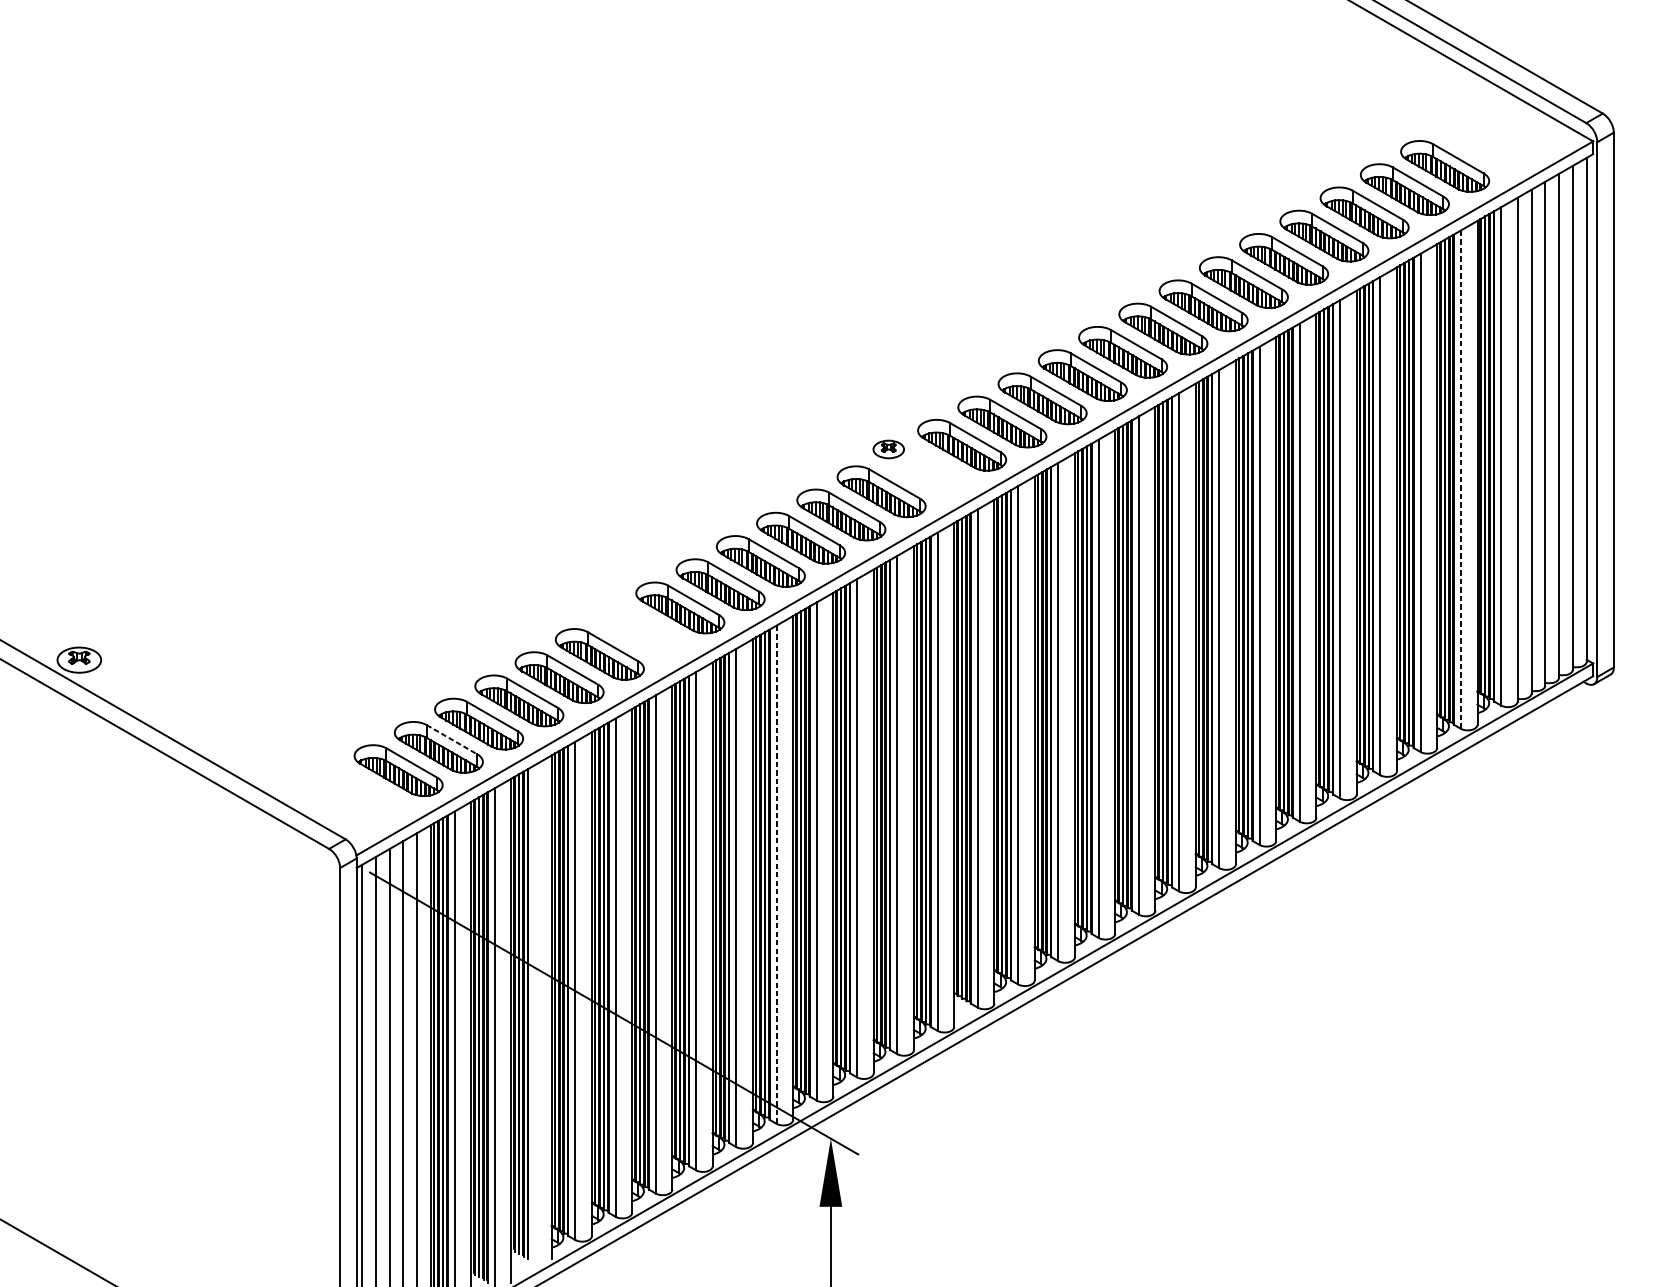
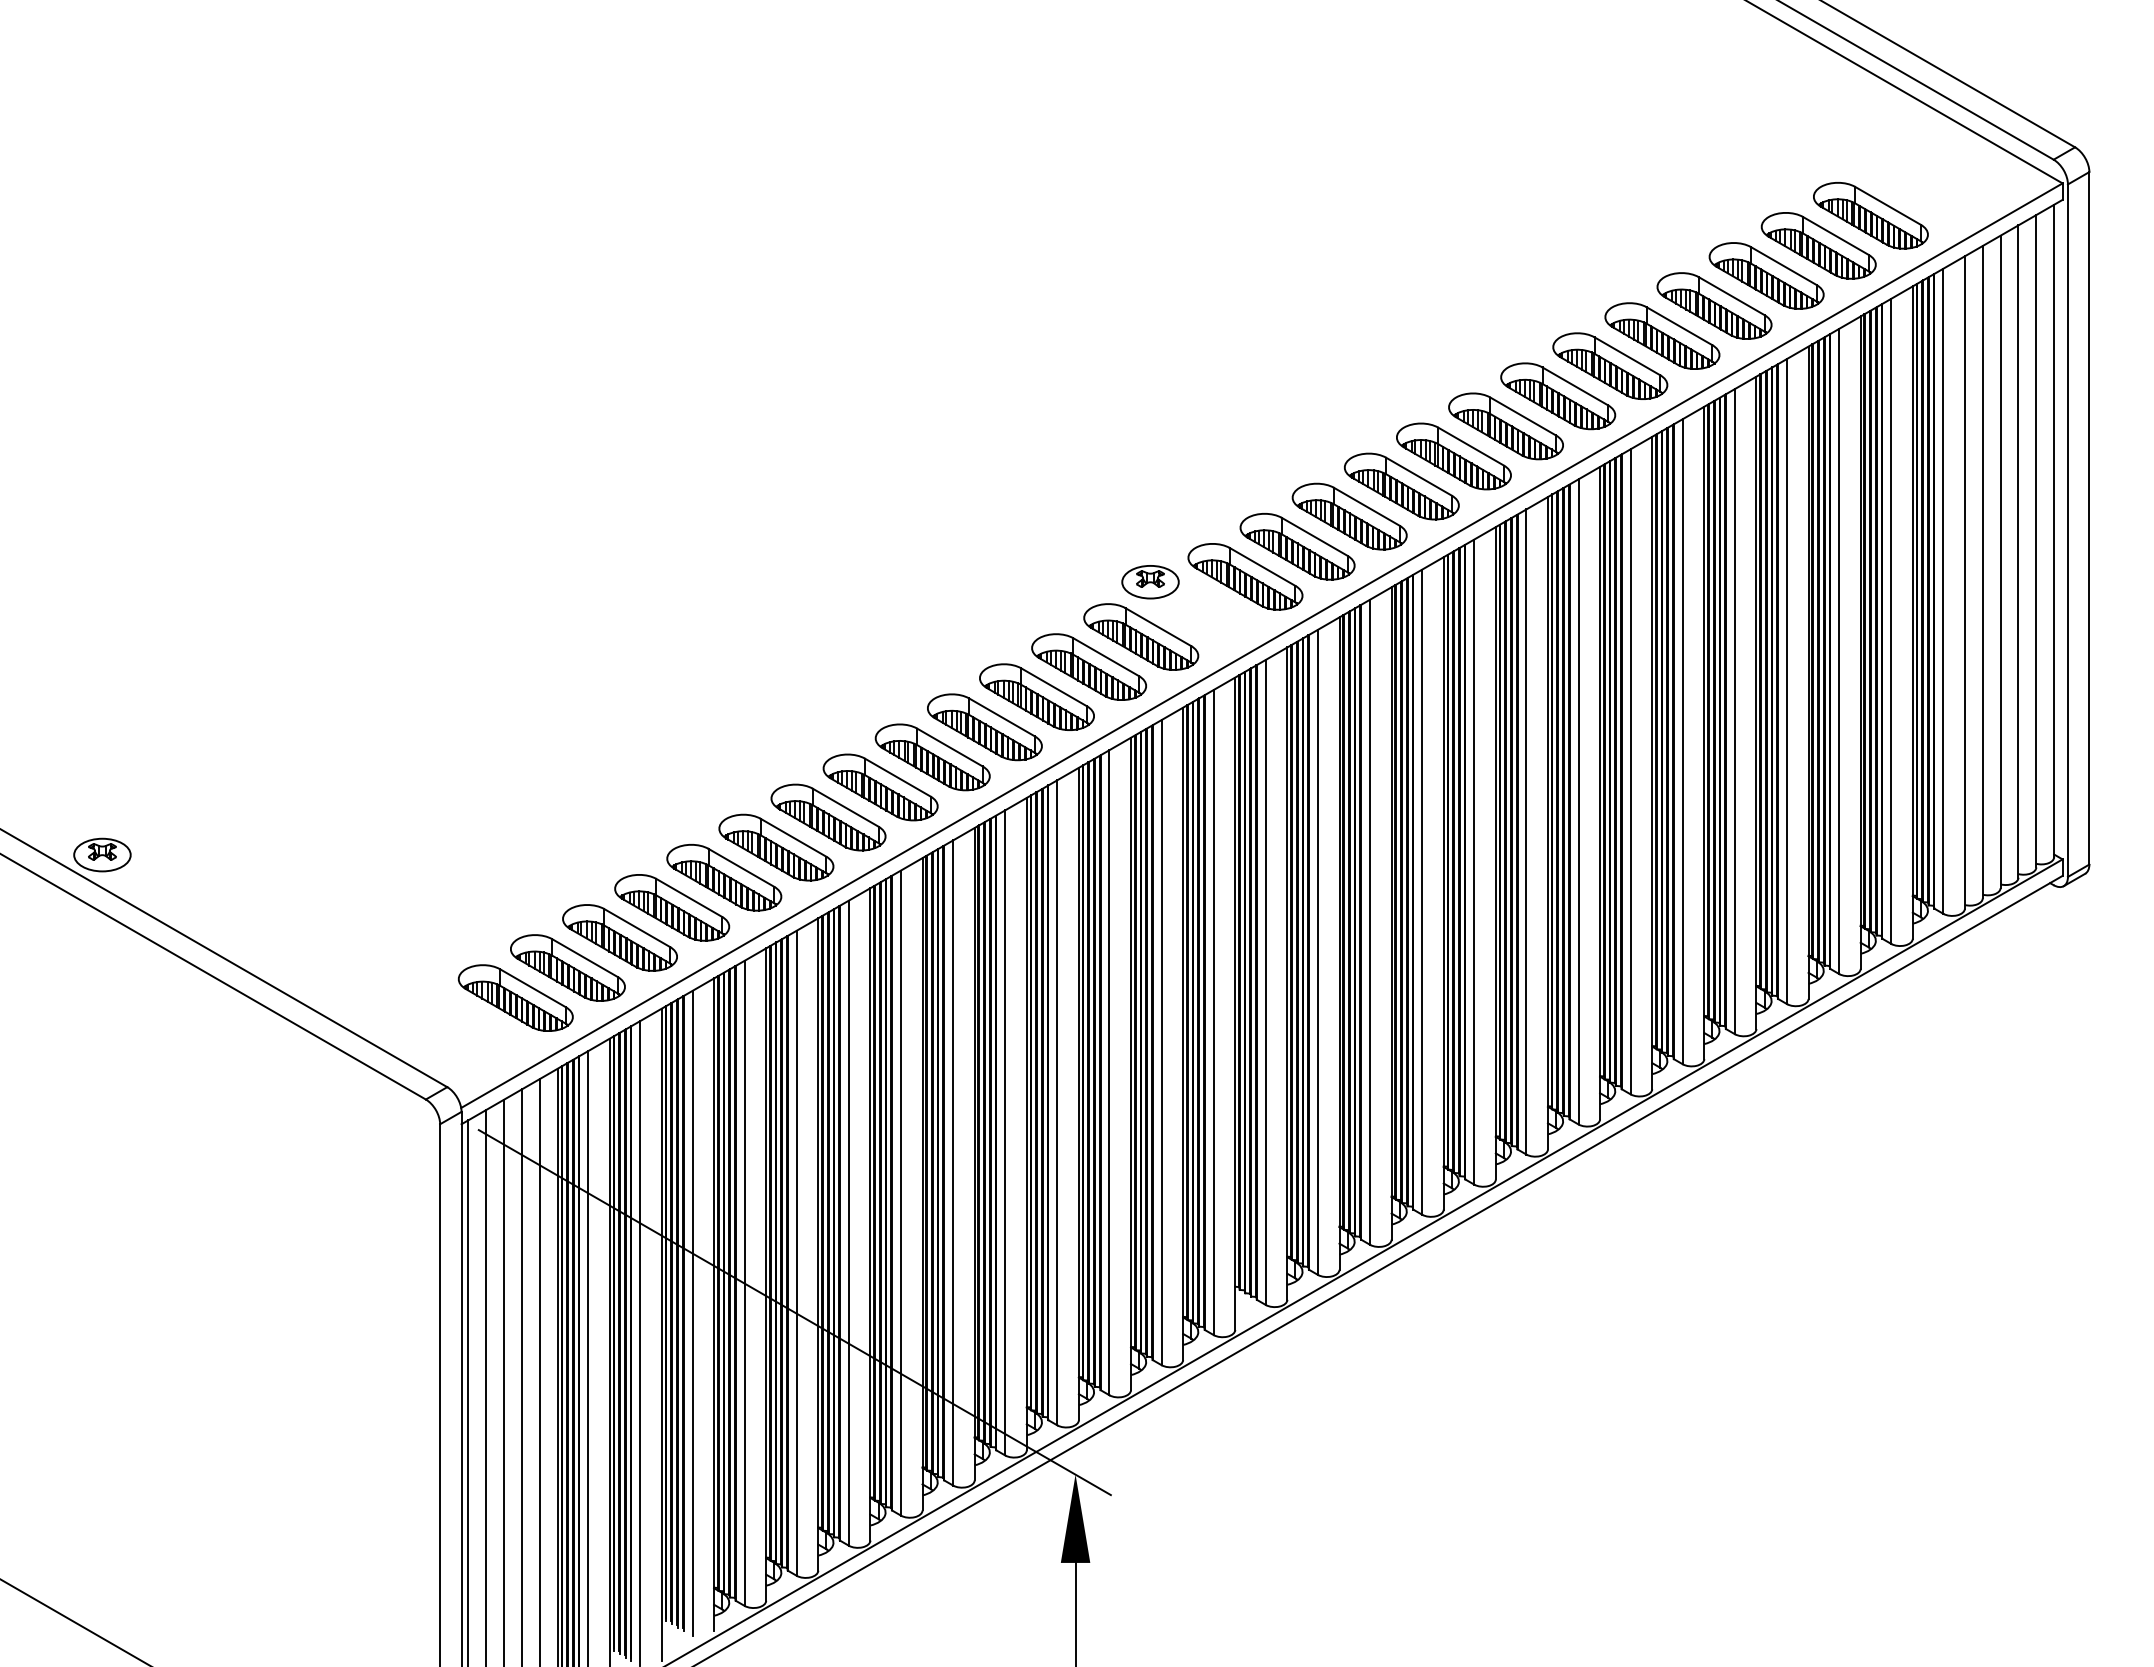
part: (888, 449) -> (1150, 582), size x1.43
line: (1461, 479) -> (1891, 621), dashed -> solid
part: (640, 631) -> (828, 817), added
line: (452, 740) -> (585, 958), dashed -> solid
line: (776, 874) -> (1005, 1132), dashed -> solid
line: (535, 1014) -> (692, 1313), added

